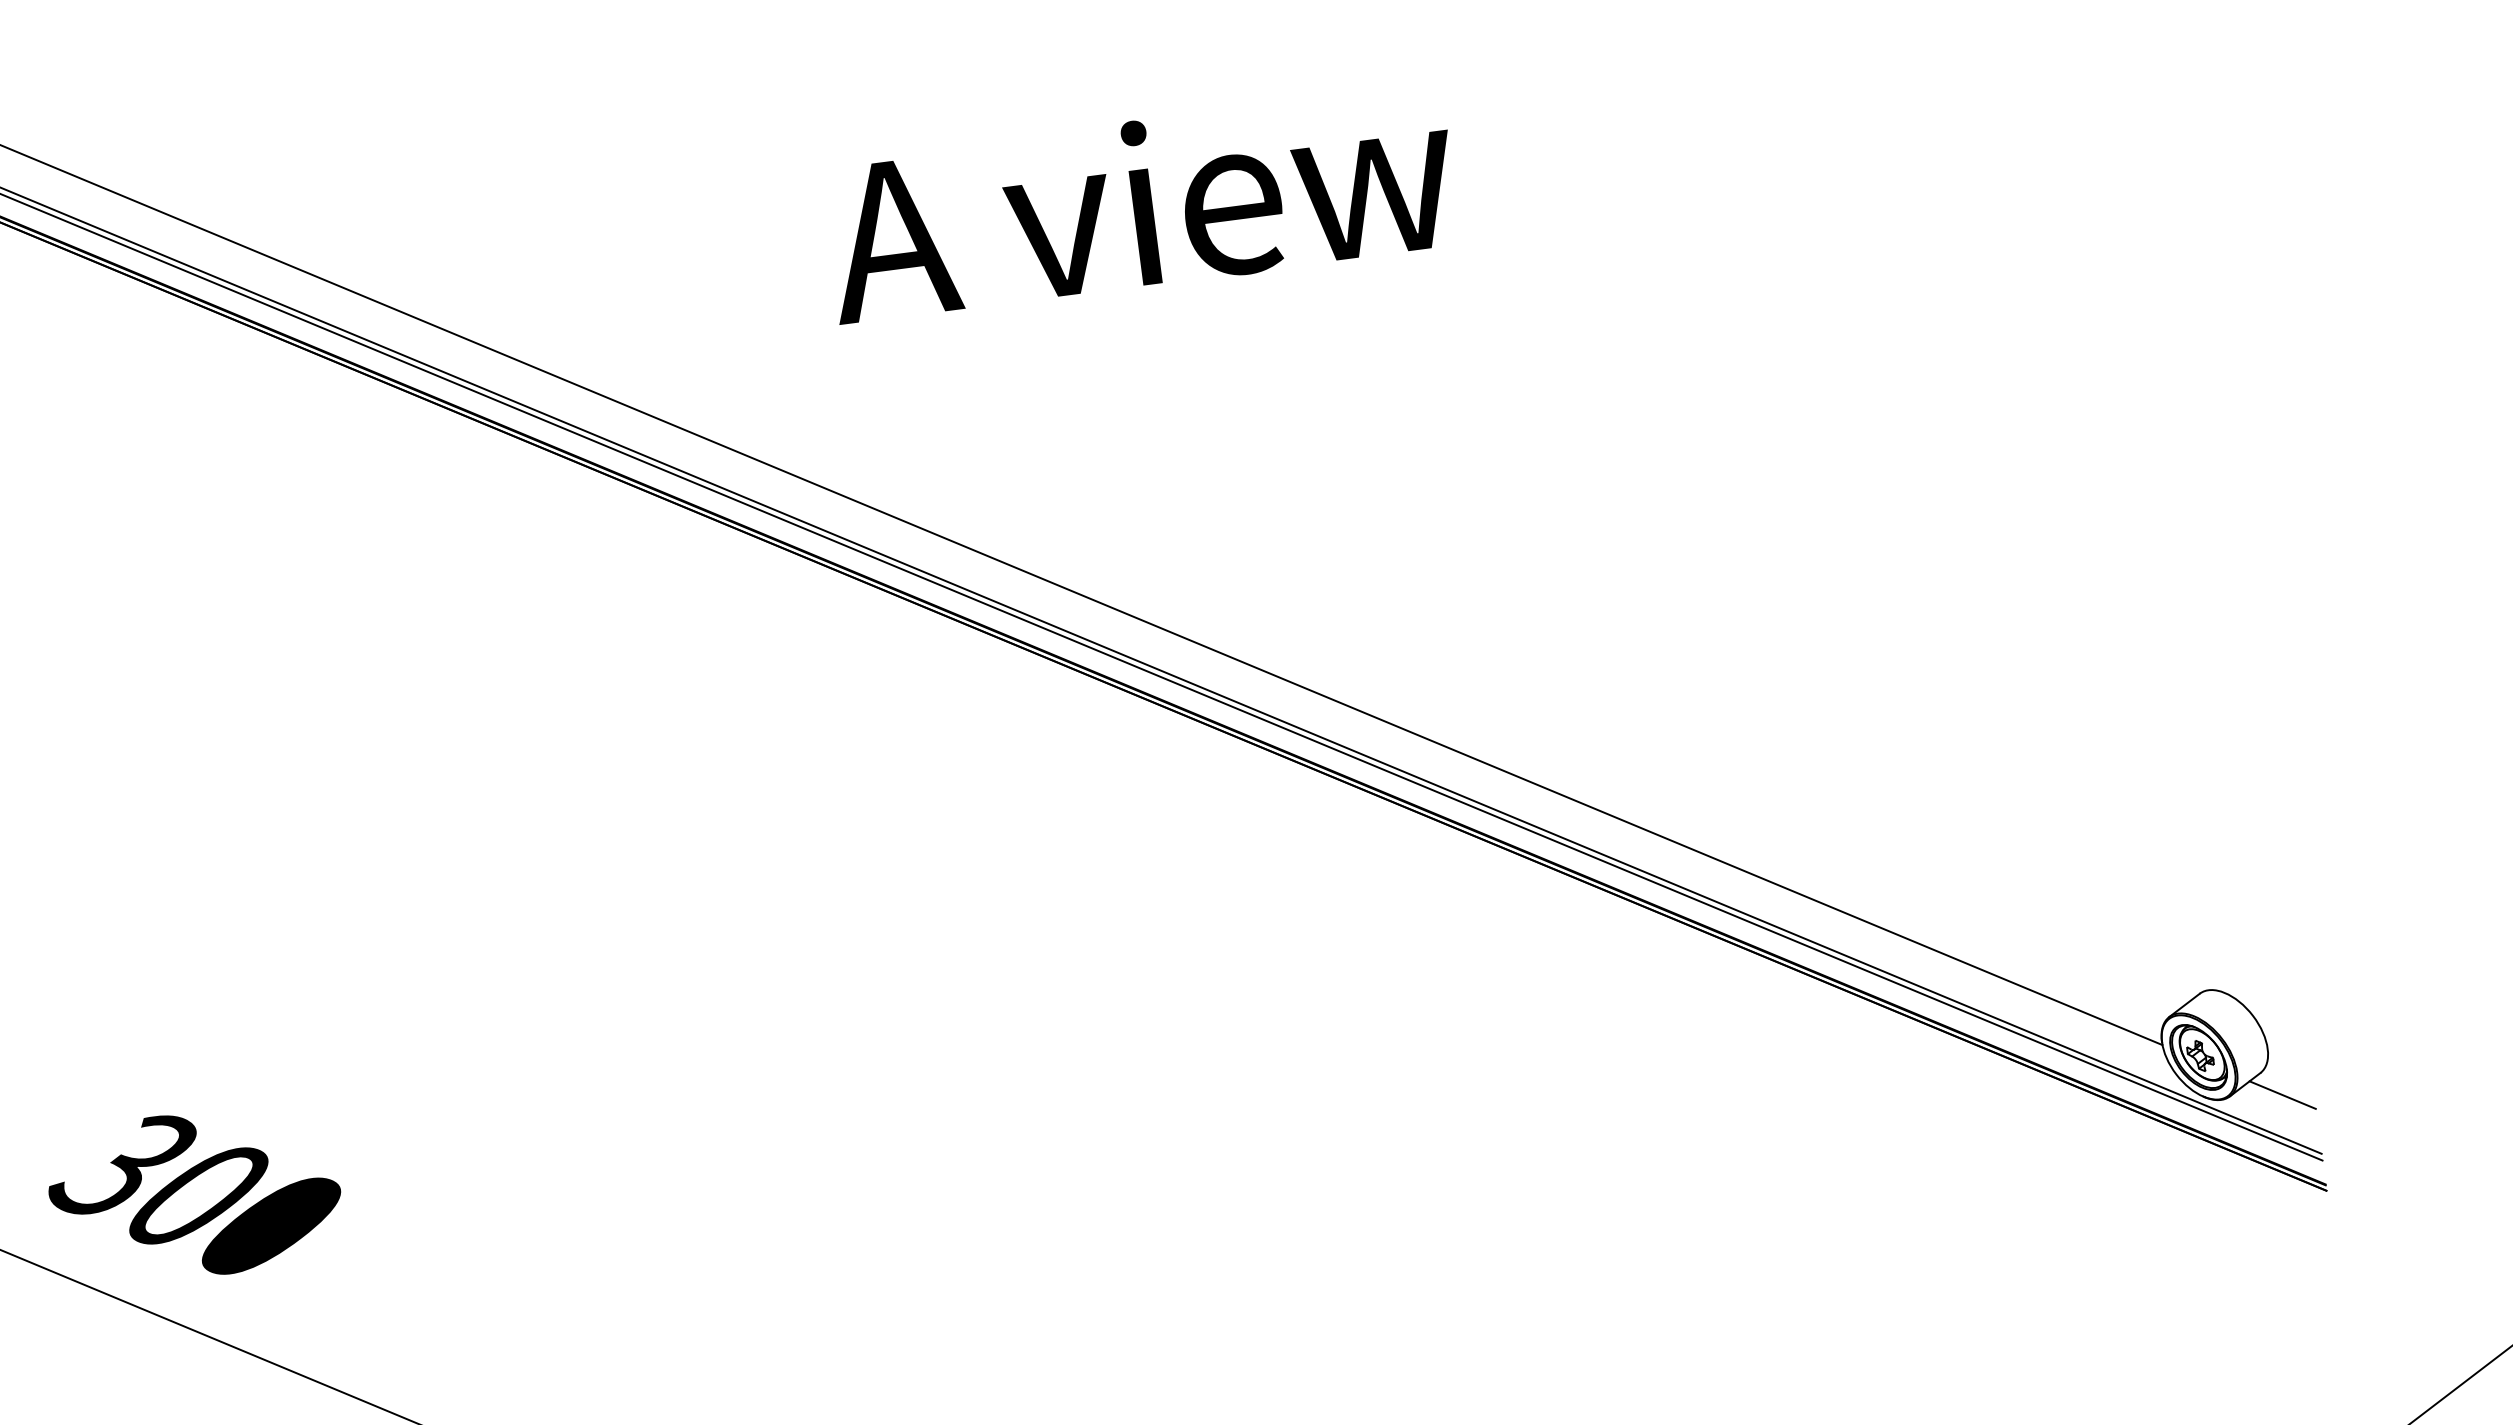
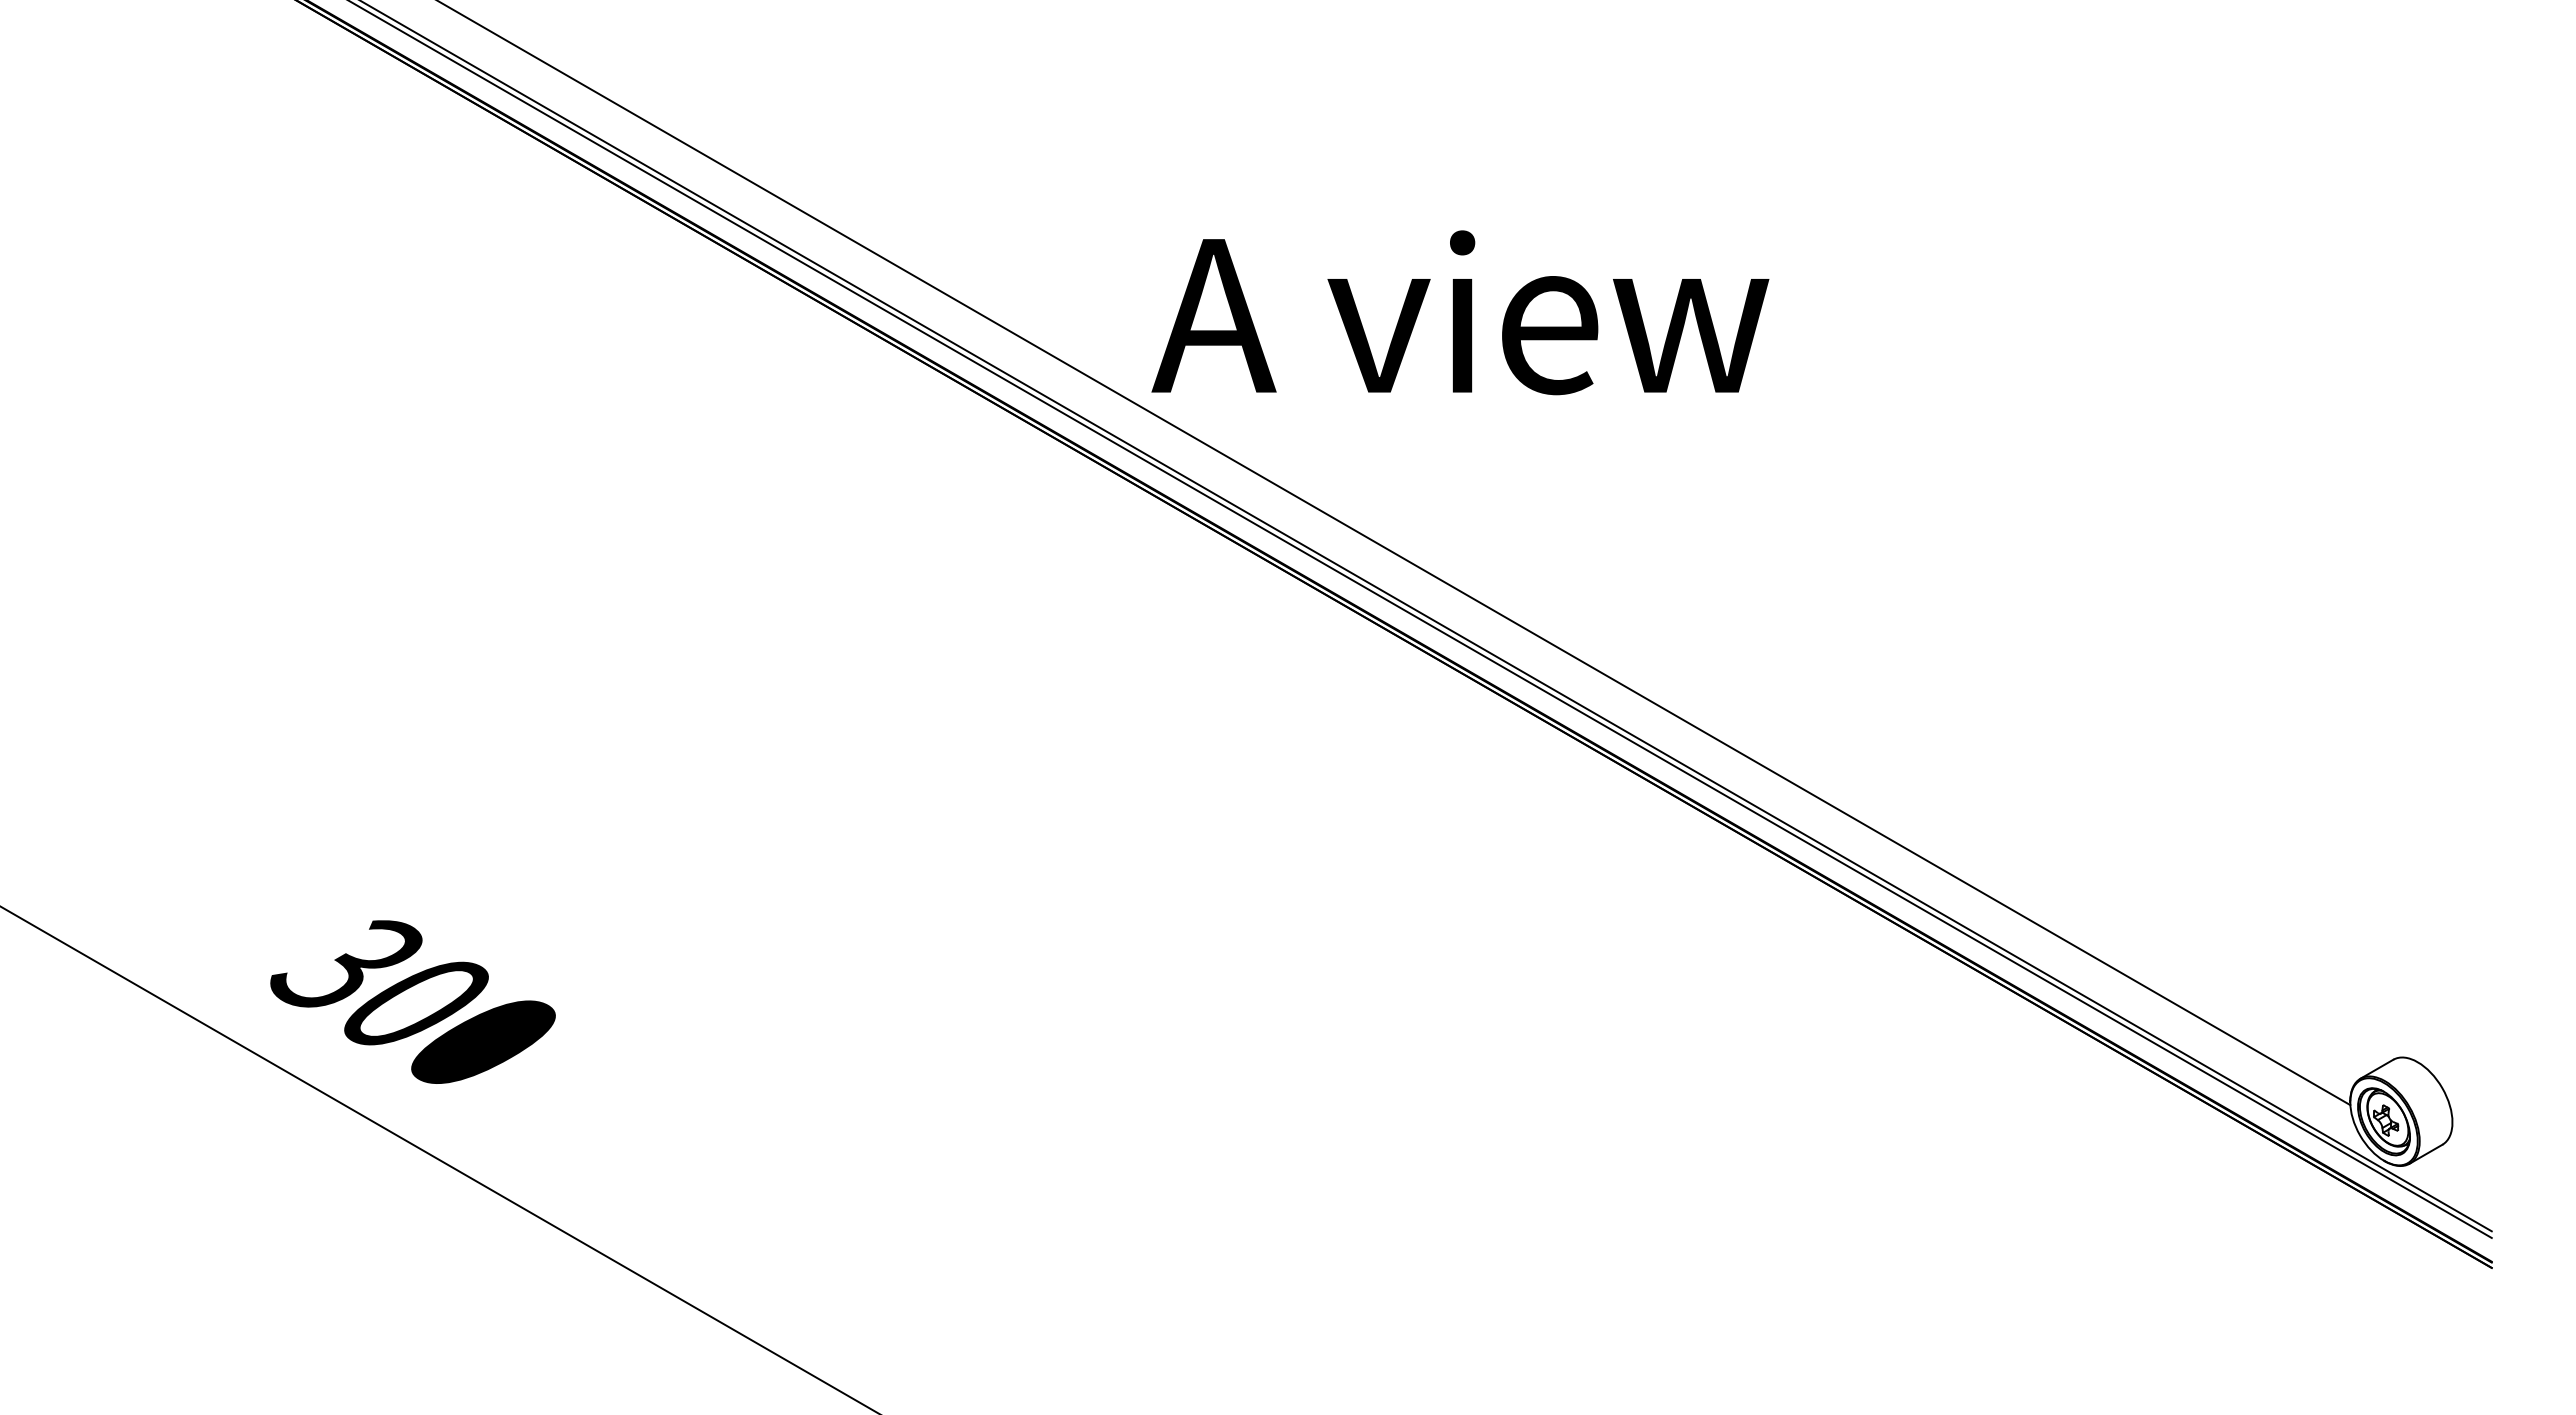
text: (1140, 203) -> (1460, 312), moved
line: (2281, 1094) -> (2460, 1168), removed

